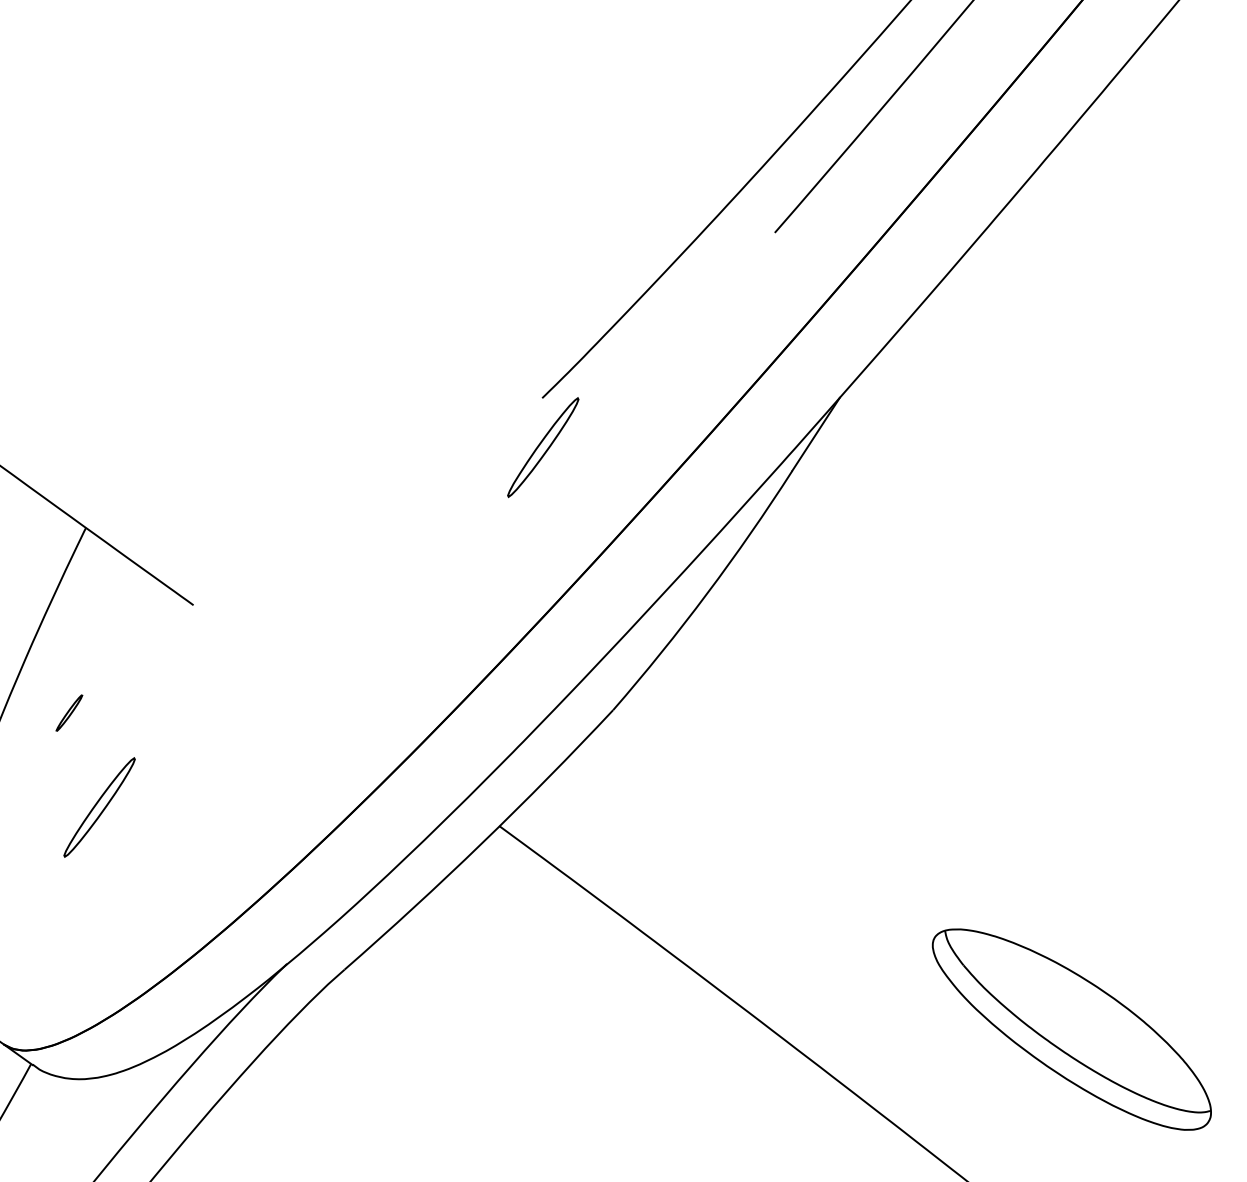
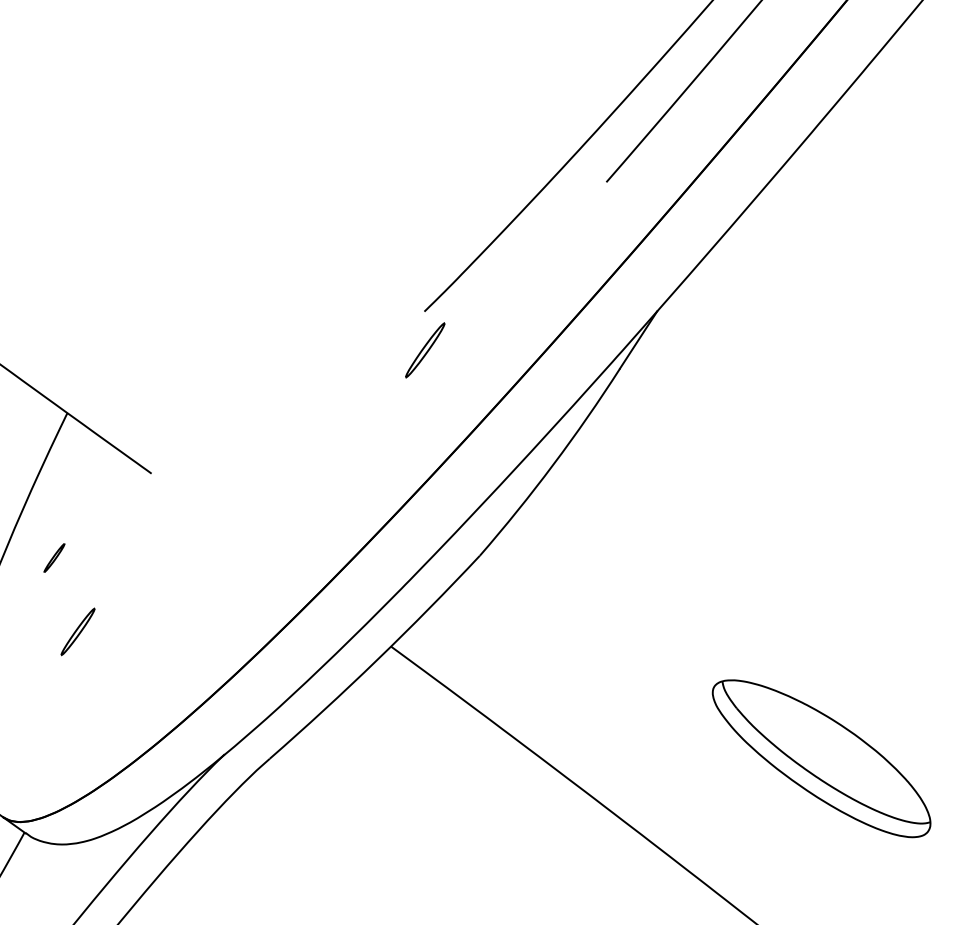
part: (543, 447) -> (425, 350), size x0.7
part: (99, 807) -> (78, 631), size x0.6
part: (1071, 1029) -> (821, 758), moved

